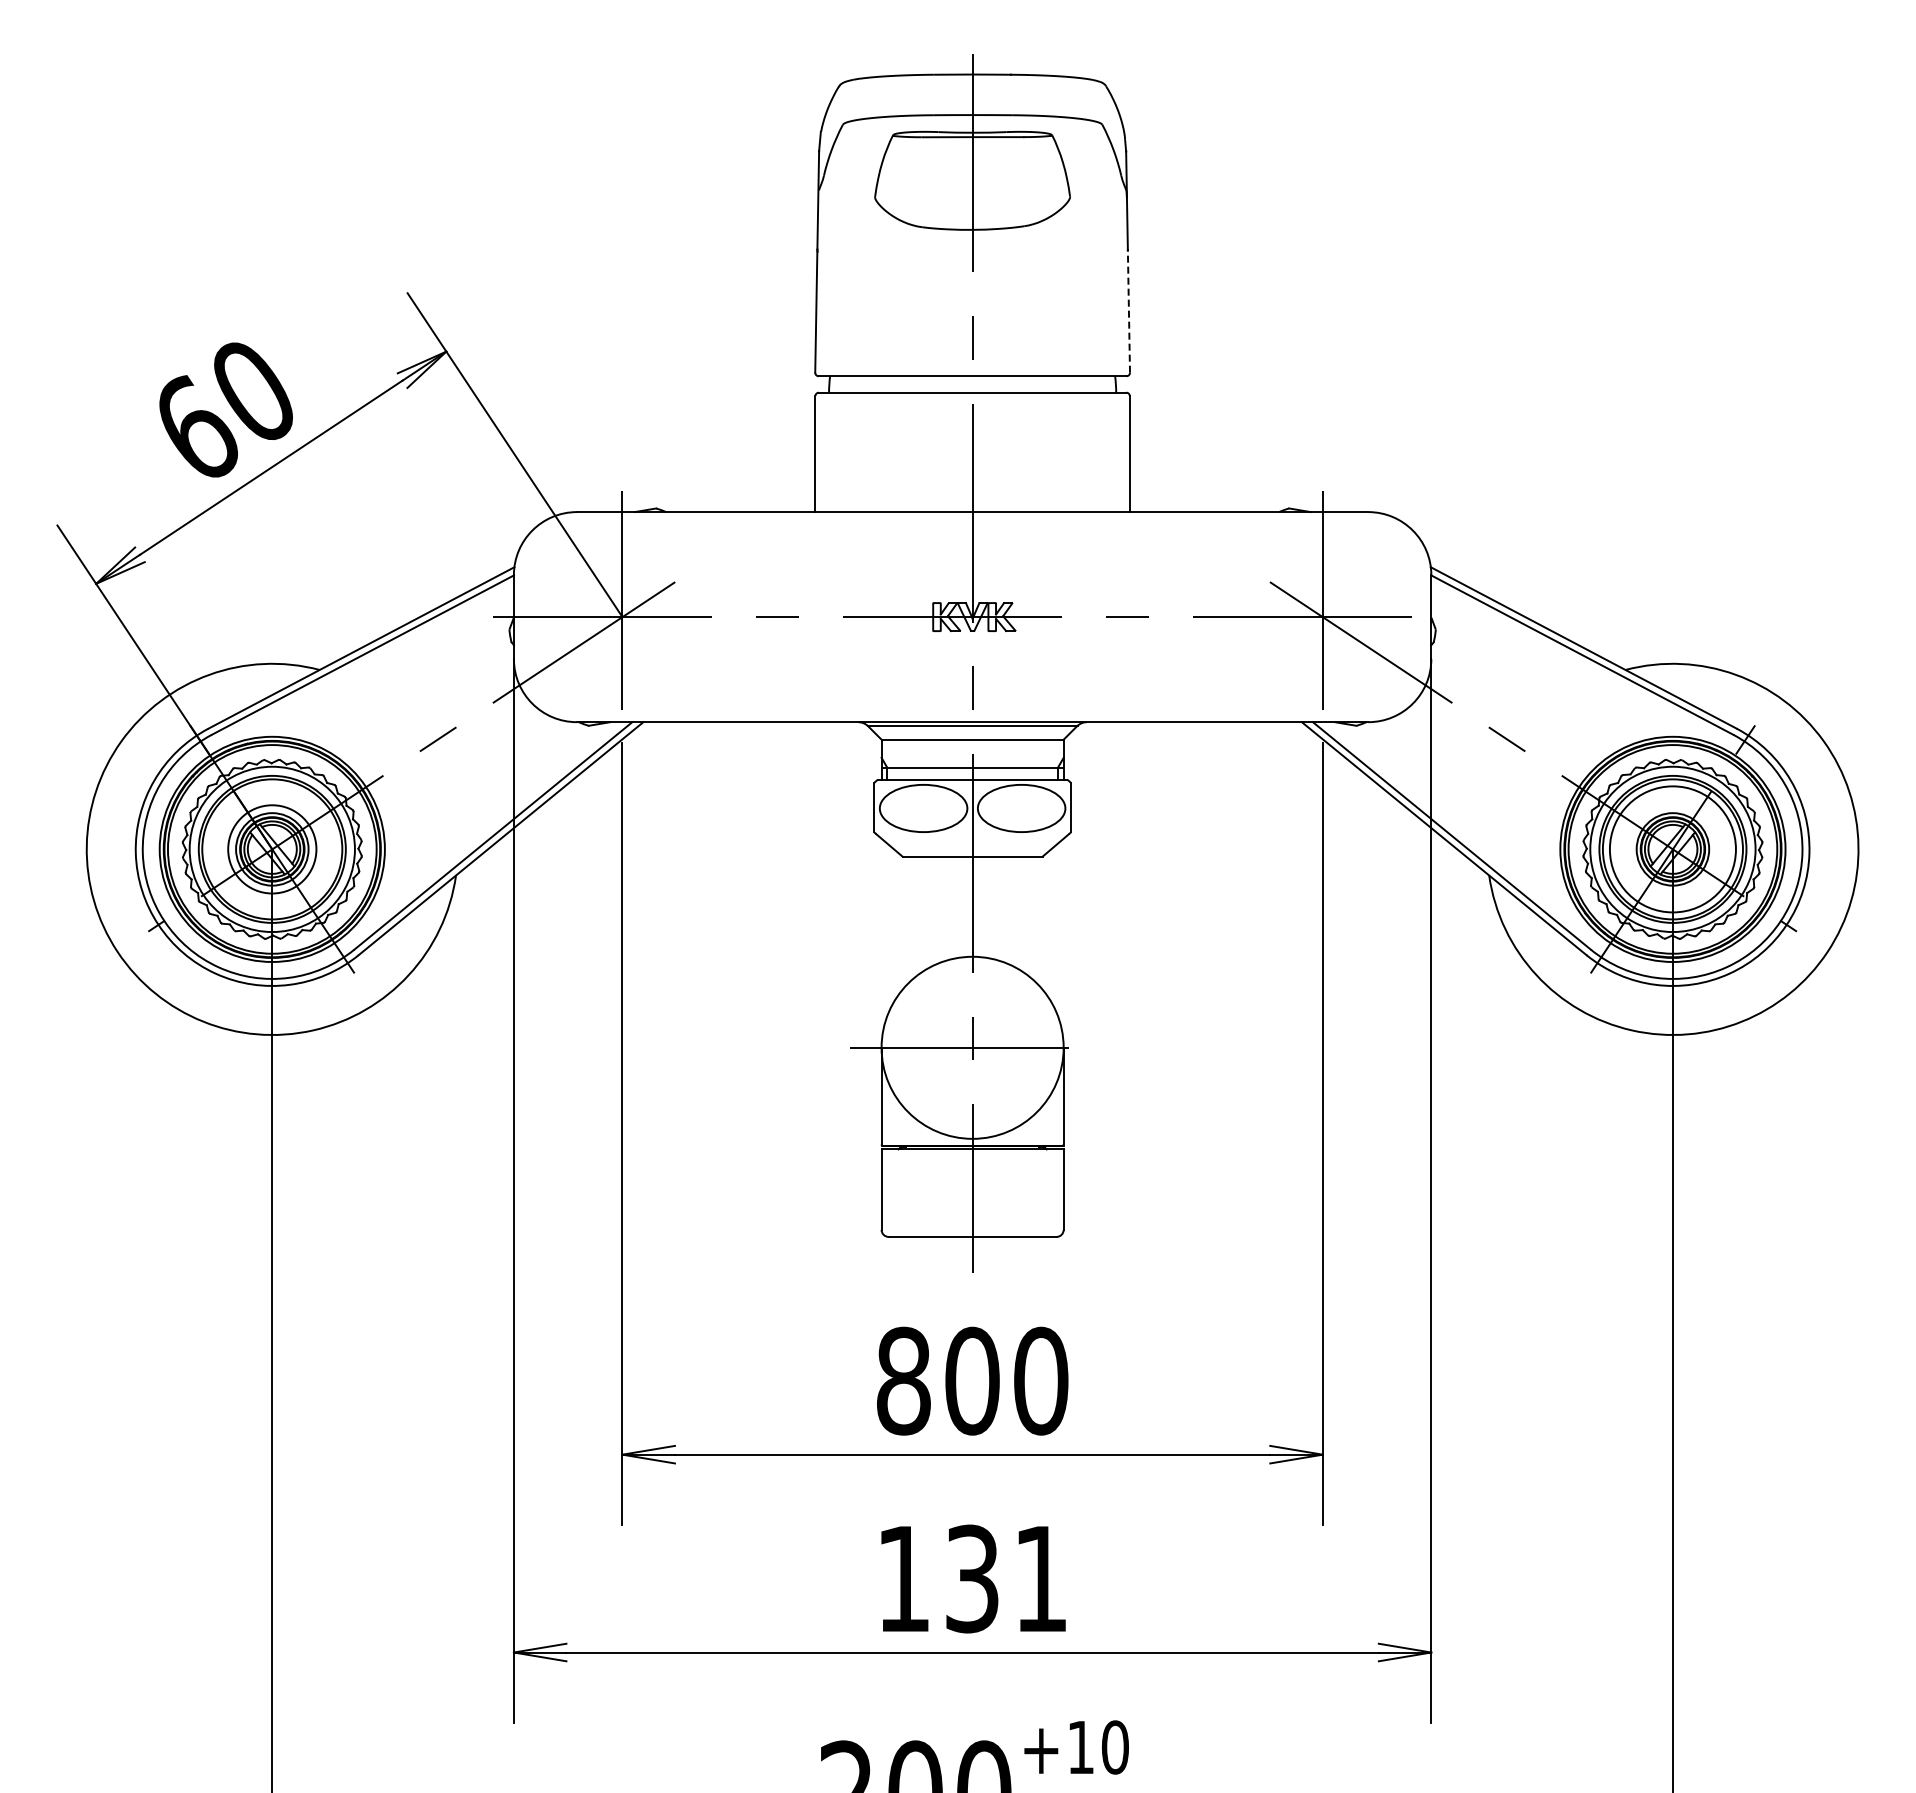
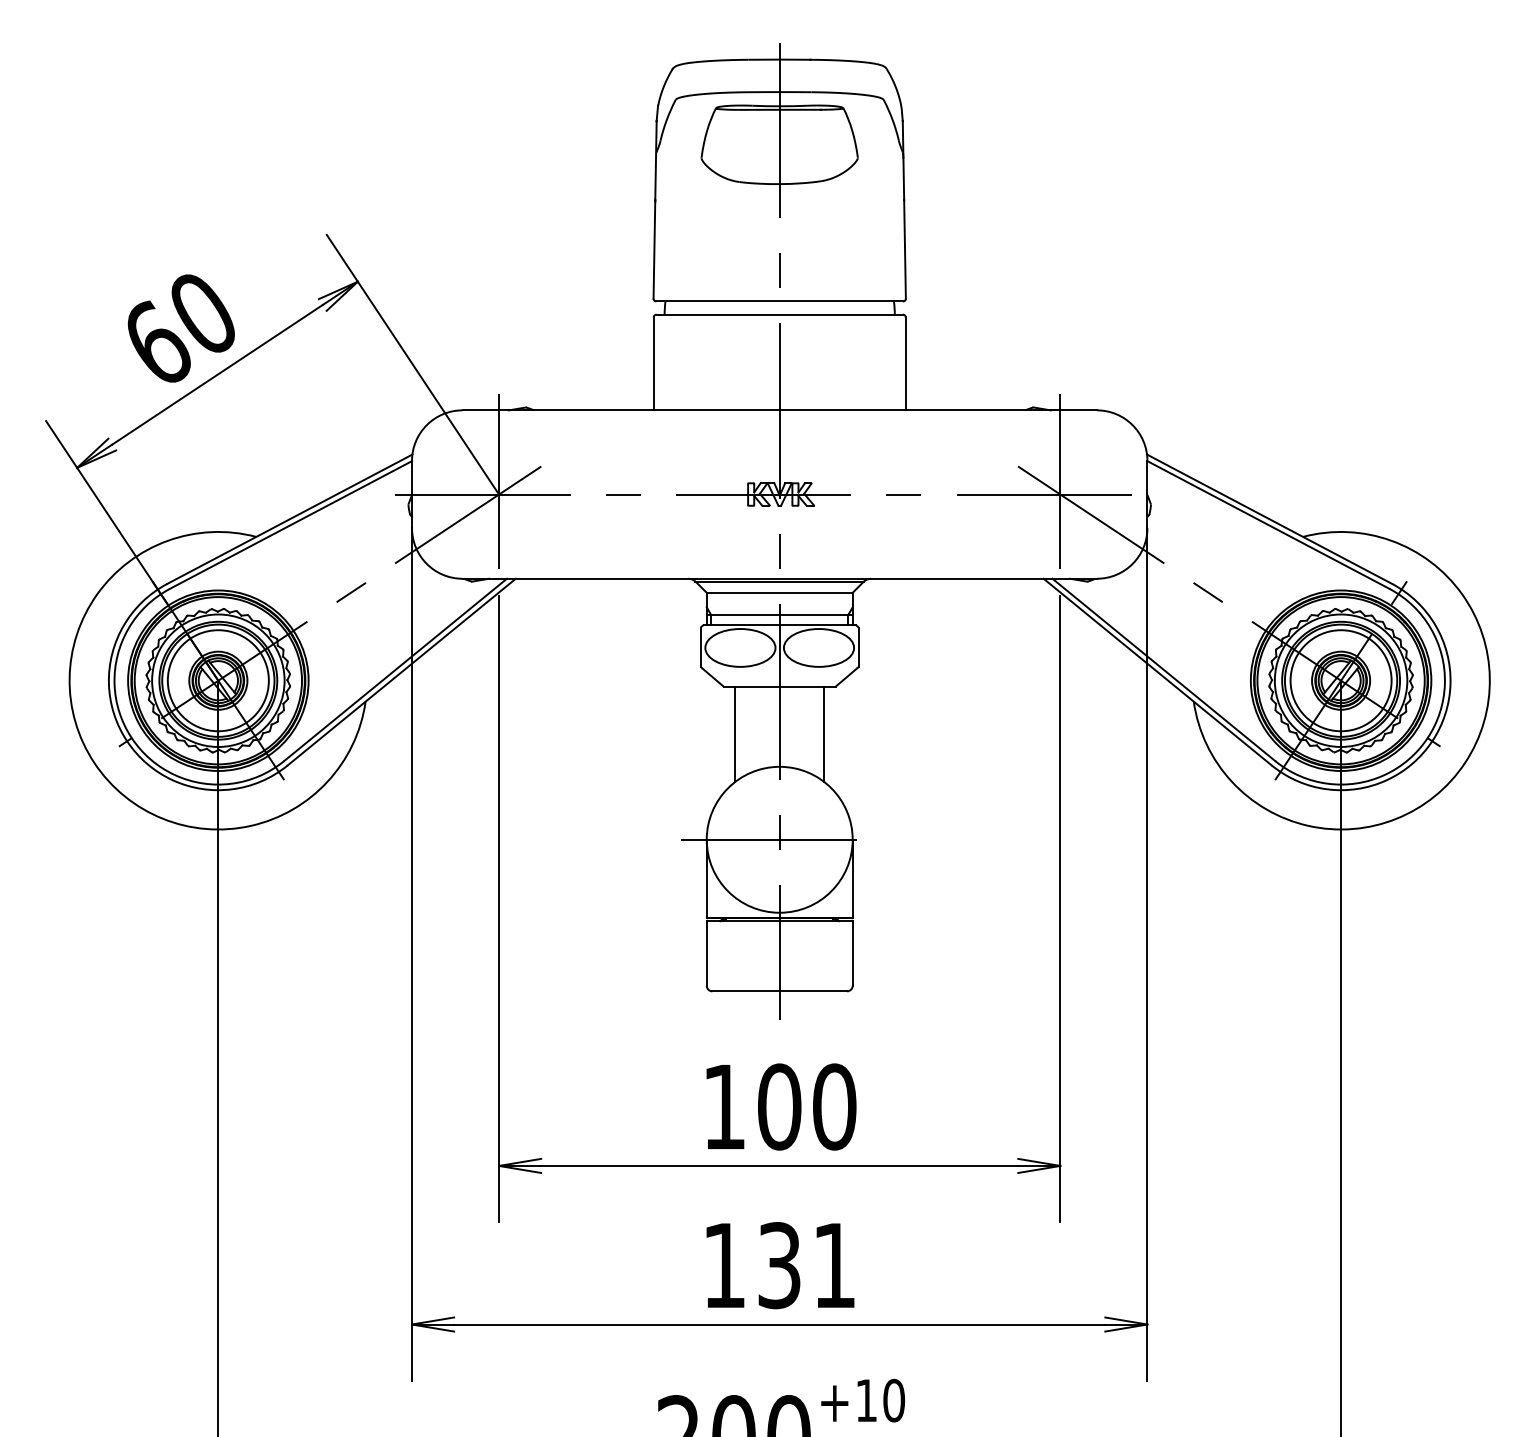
line: (1128, 311) -> (904, 249), dashed -> solid
circle: (272, 849) -> (218, 680), size x1.43
line: (917, 915) -> (735, 733), added
line: (1027, 915) -> (823, 733), added
text: (903, 1380) -> (724, 1106), 800 -> 100

